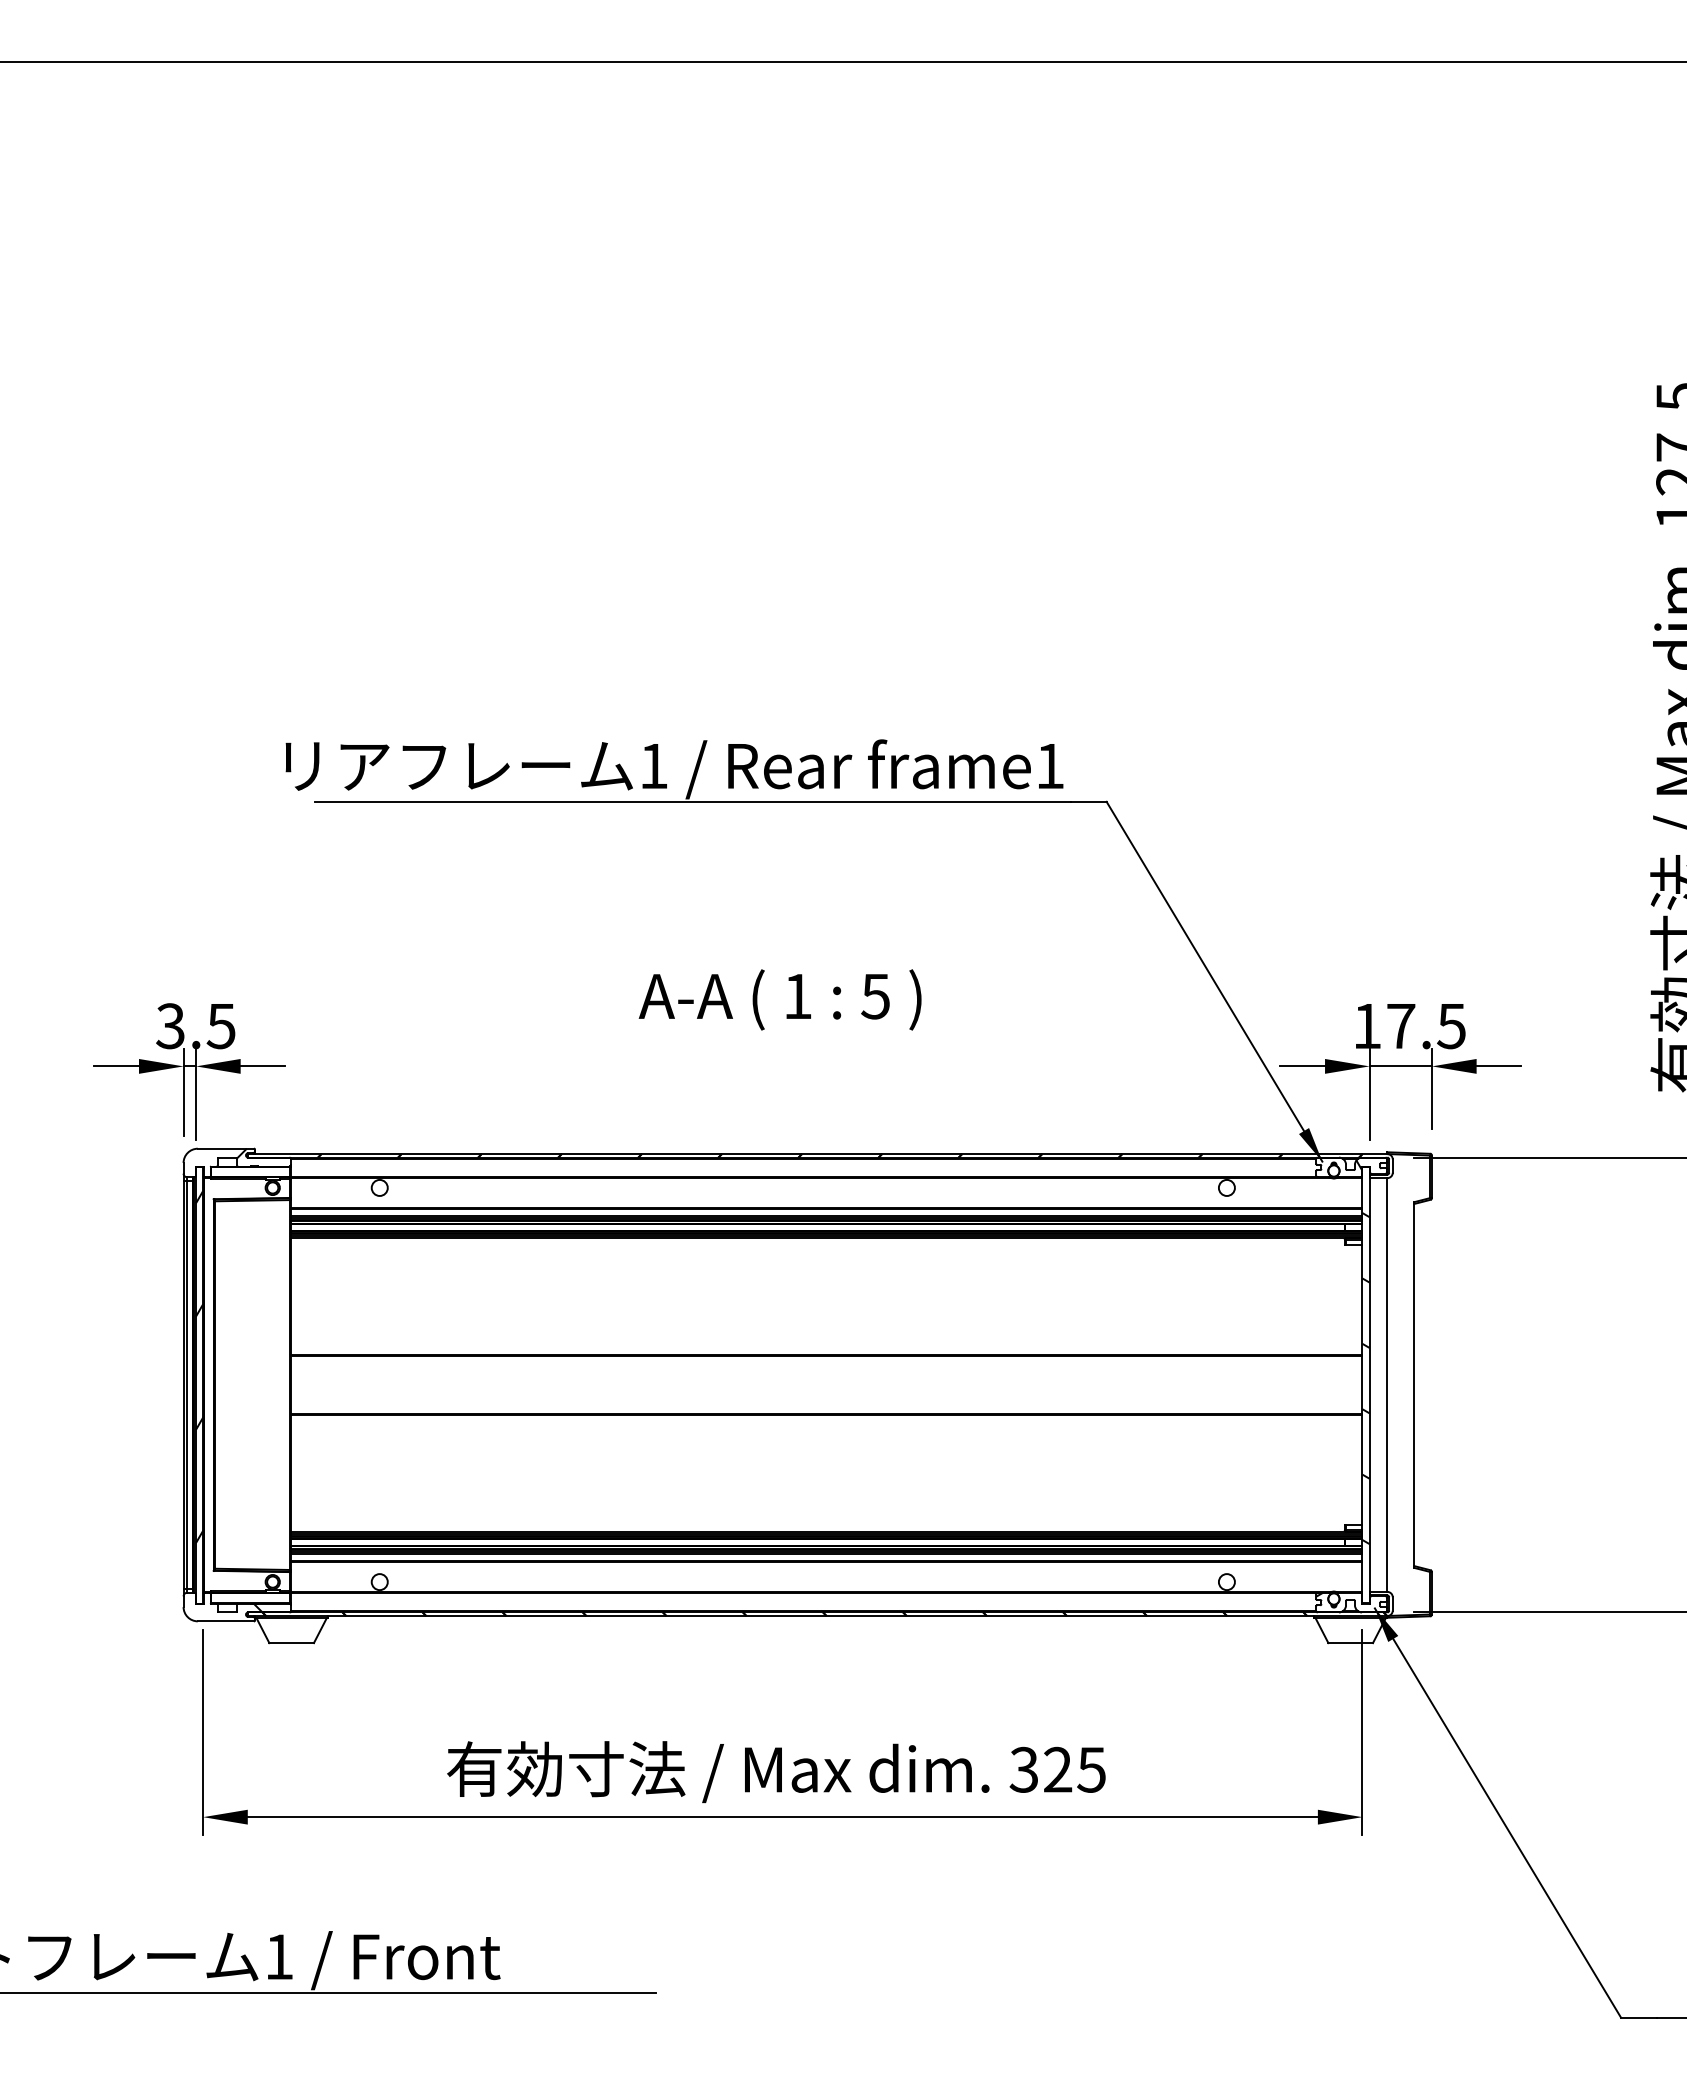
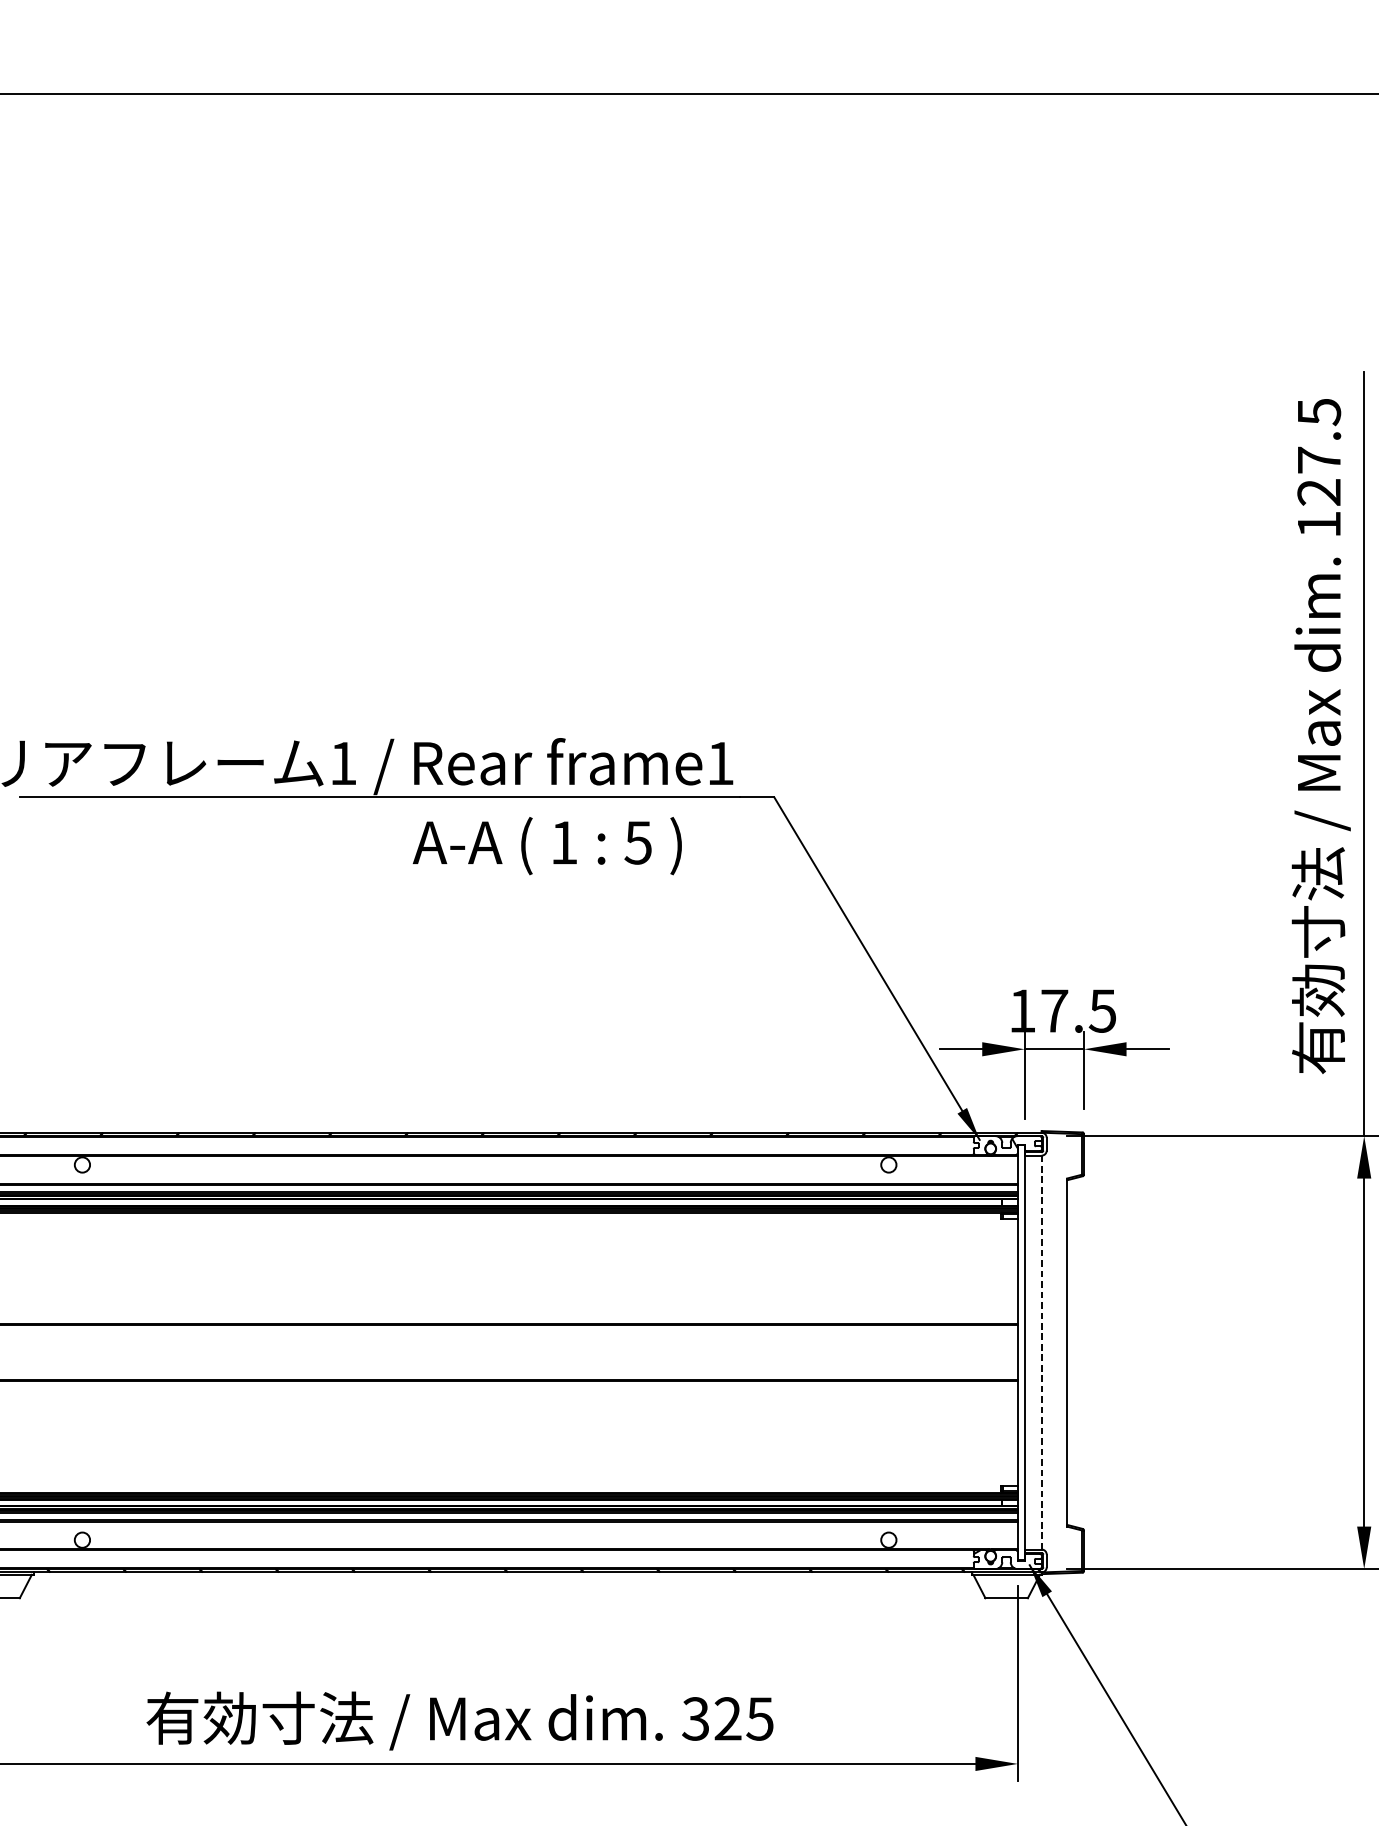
text: (779, 999) -> (546, 845), moved
hatch: (1365, 1378) -> (1020, 1346), removed
line: (1387, 1385) -> (1041, 1353), solid -> dashed

